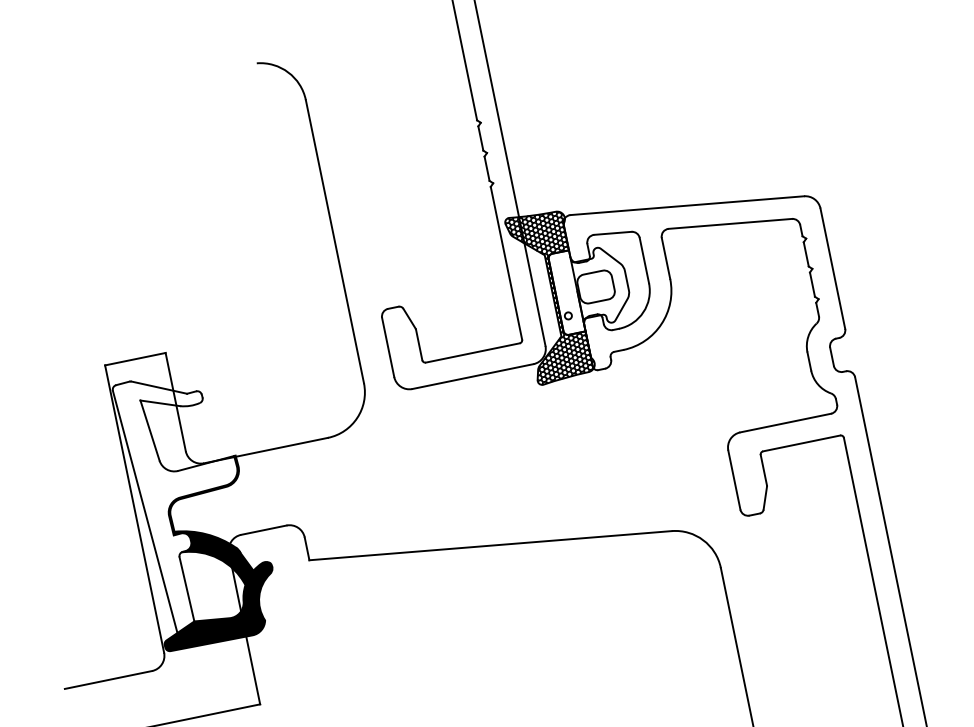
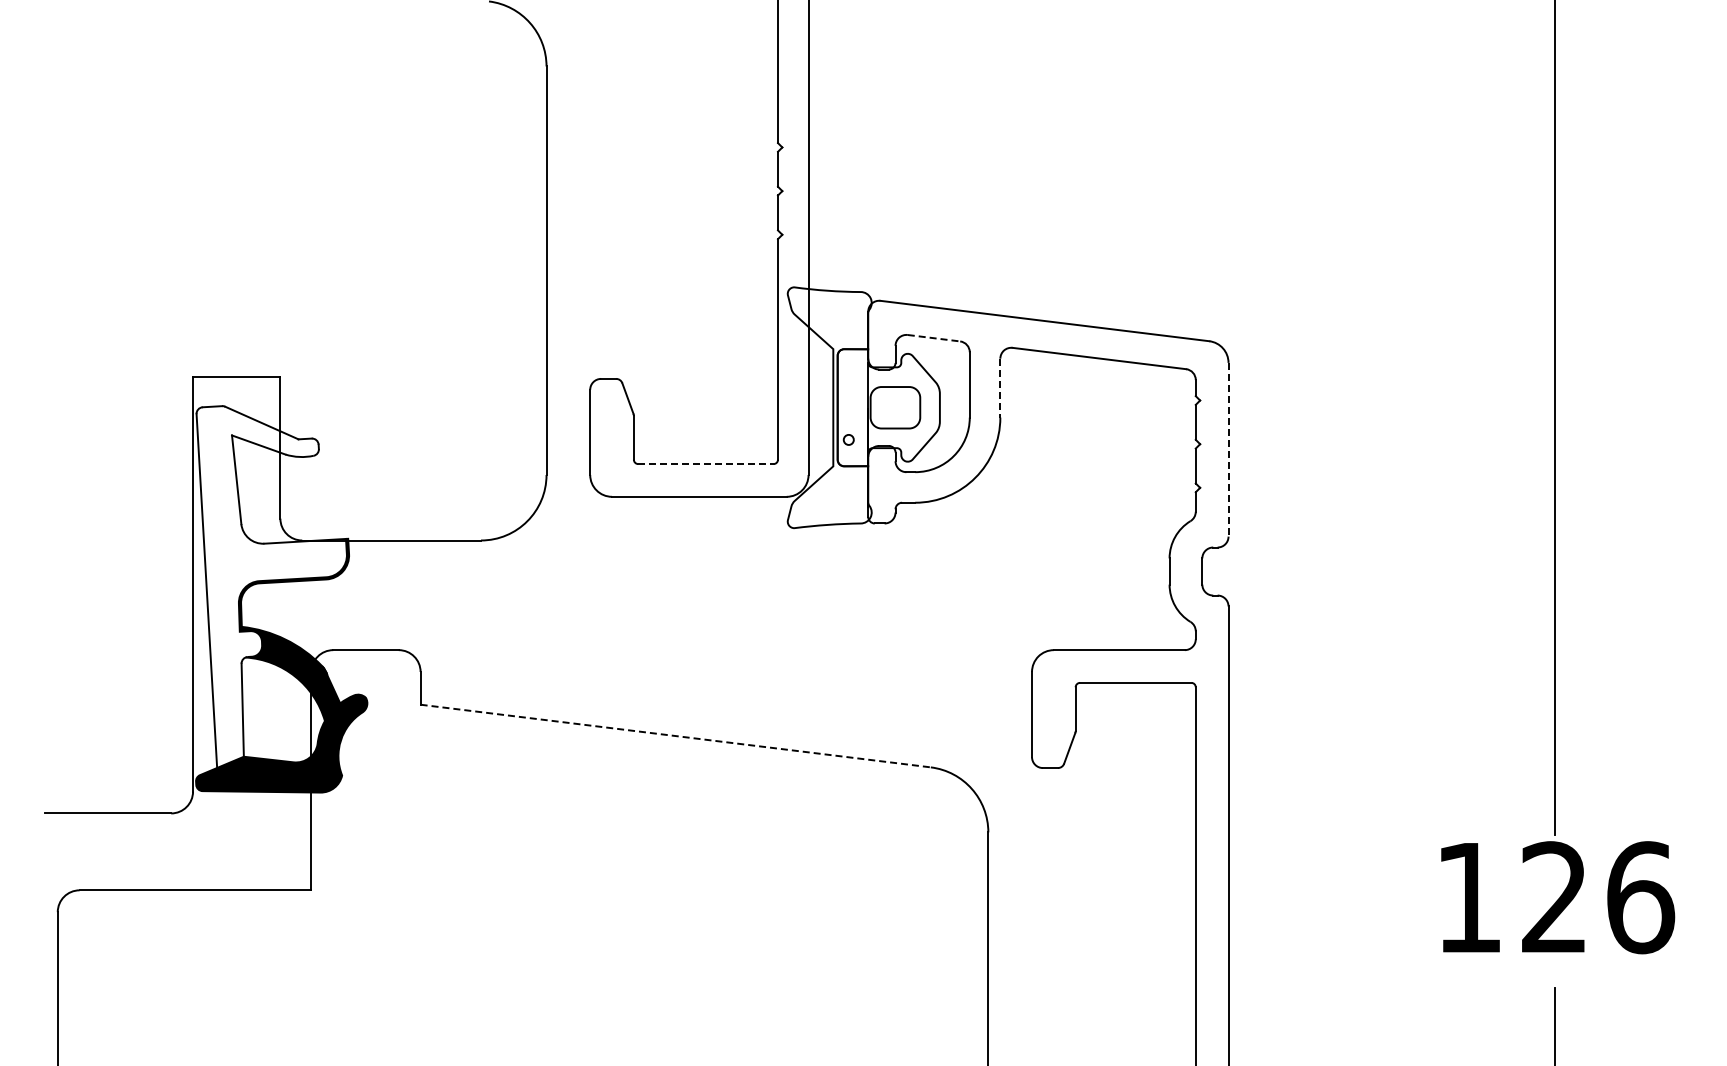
line: (613, 233) -> (934, 338), solid -> dashed
line: (666, 258) -> (1000, 388), solid -> dashed
line: (832, 268) -> (1228, 449), solid -> dashed
hatch: (550, 296) -> (829, 407), removed
line: (472, 353) -> (705, 464), solid -> dashed
line: (491, 545) -> (676, 736), solid -> dashed

